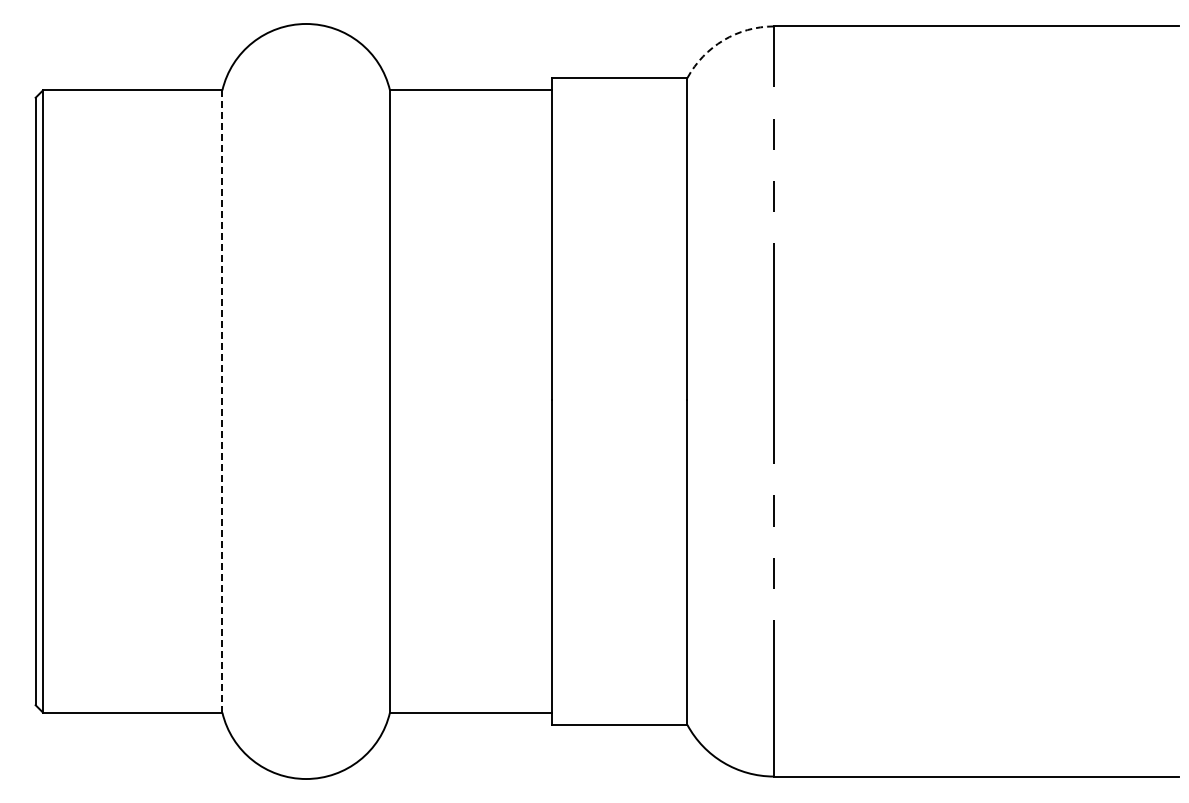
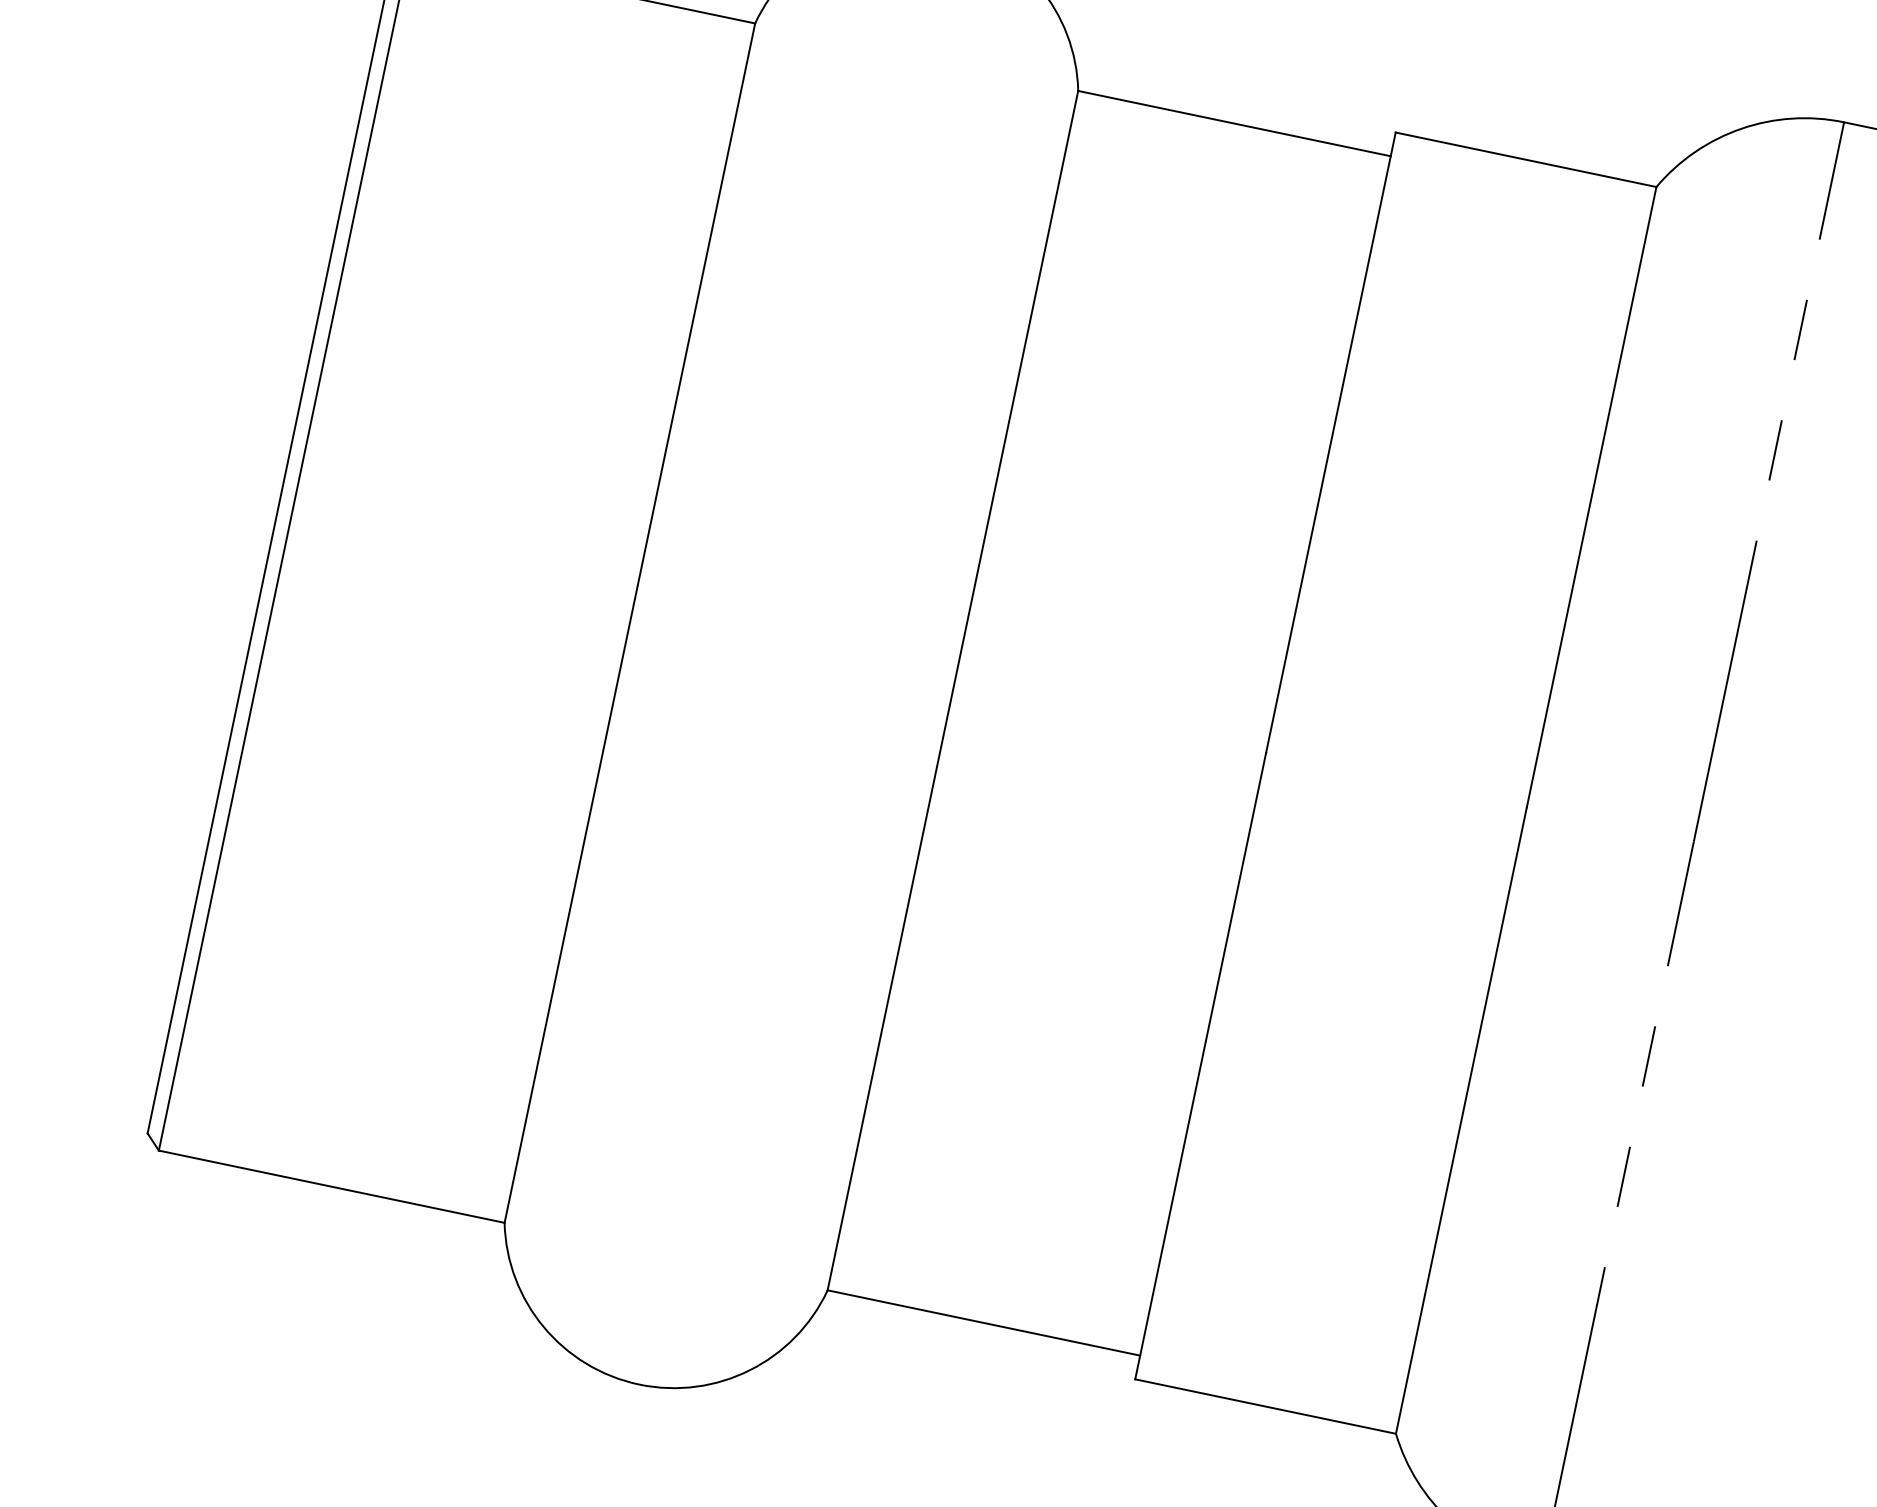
arc: (723, 40) -> (1741, 129), dashed -> solid
line: (222, 402) -> (629, 625), dashed -> solid

